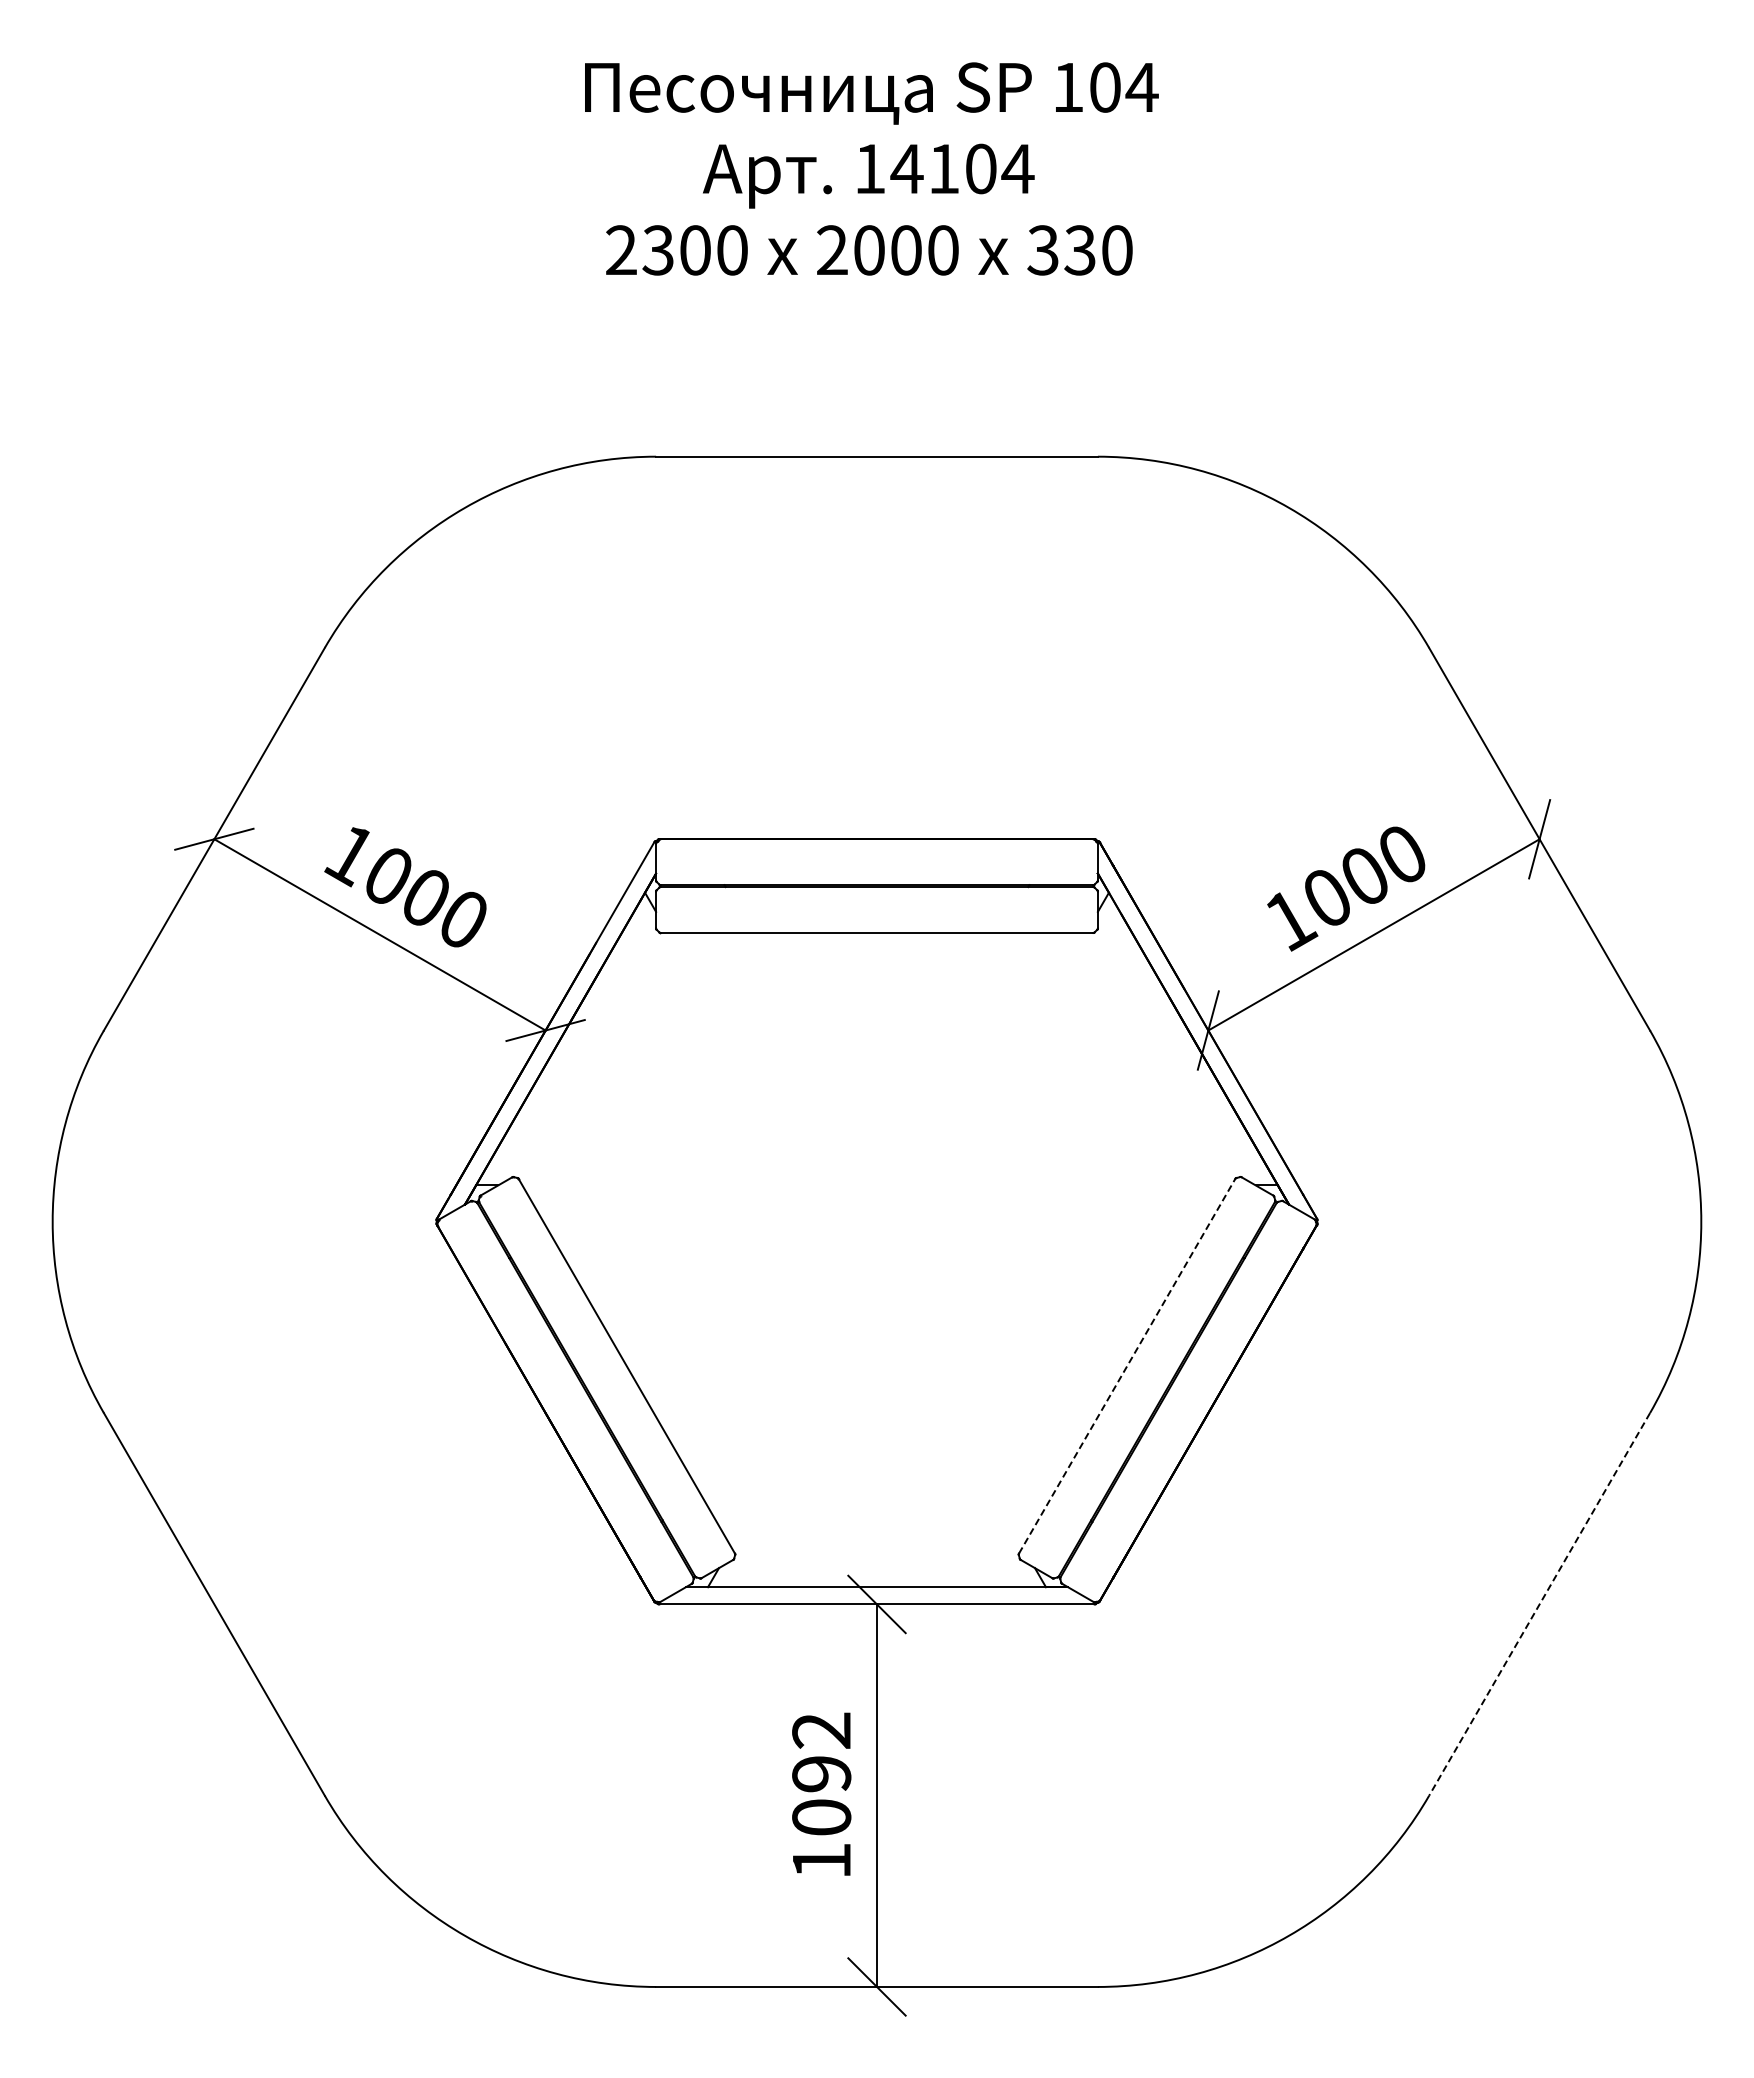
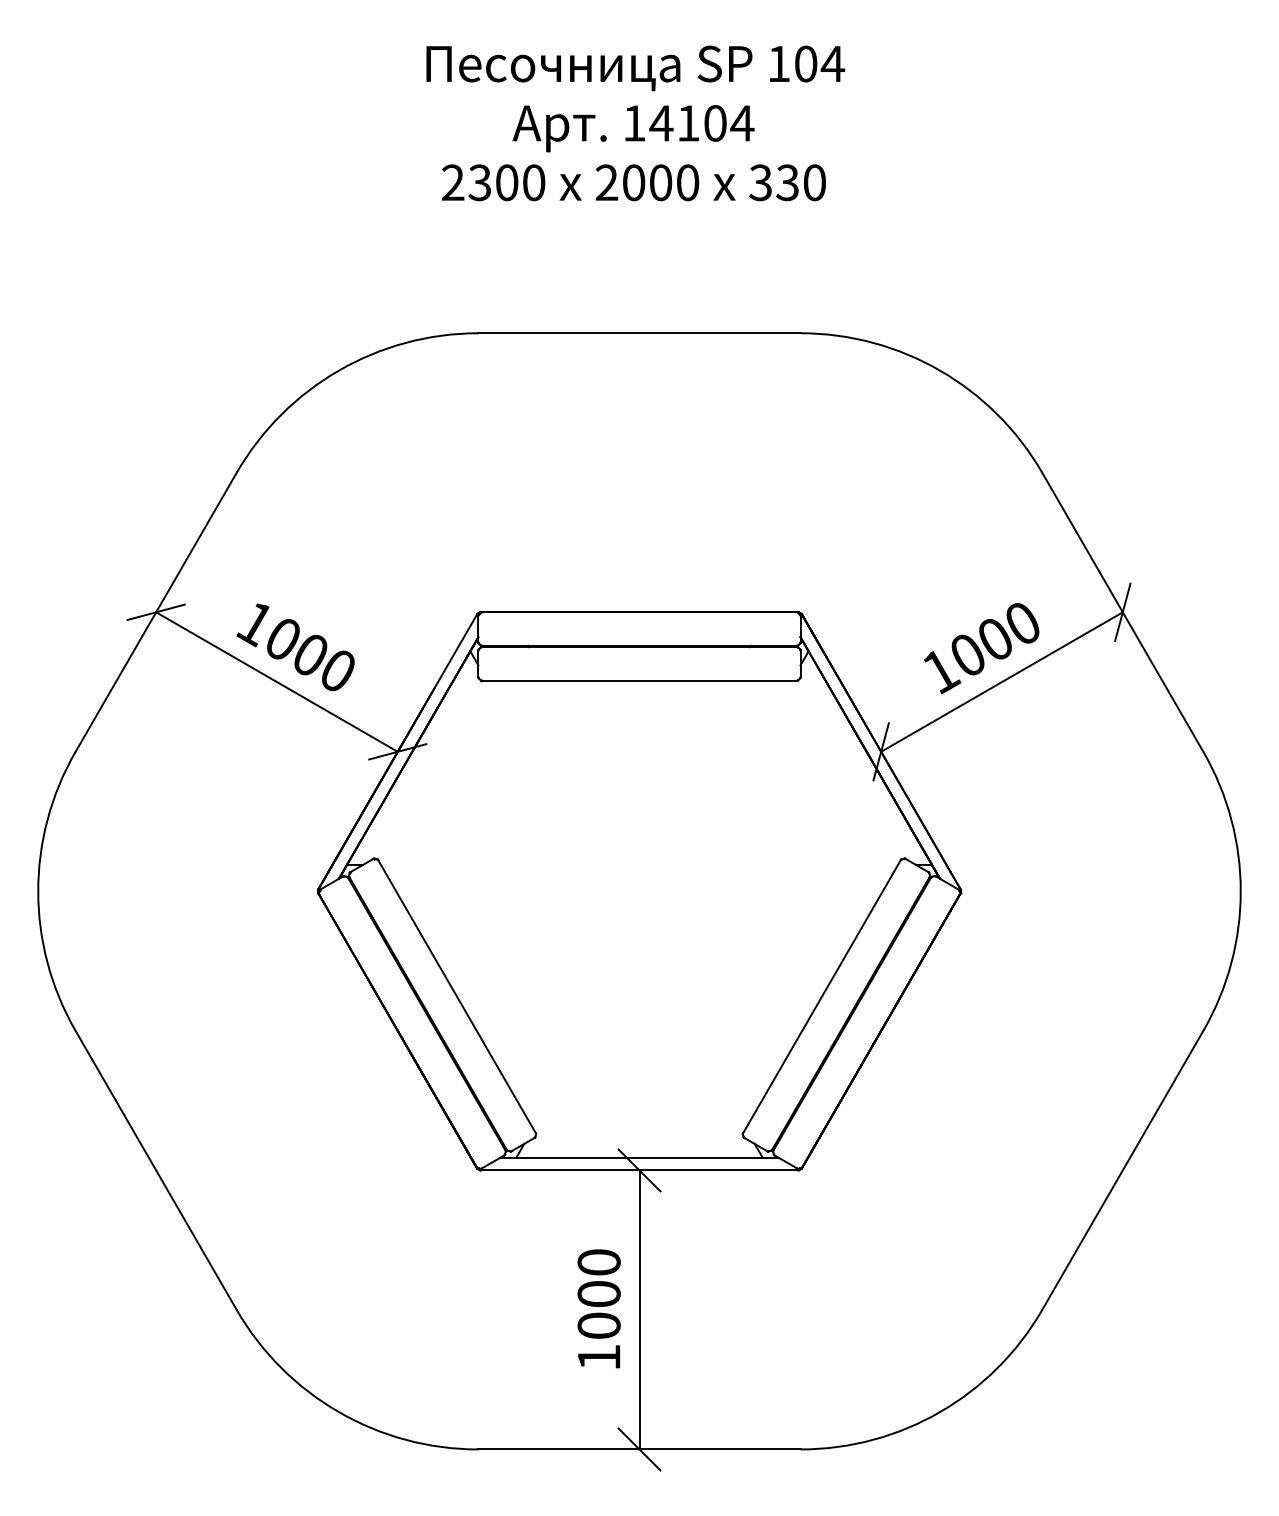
line: (1127, 1365) -> (822, 996), dashed -> solid
line: (1539, 1604) -> (1122, 1170), dashed -> solid
text: (821, 1752) -> (599, 1278), 1092 -> 1000

